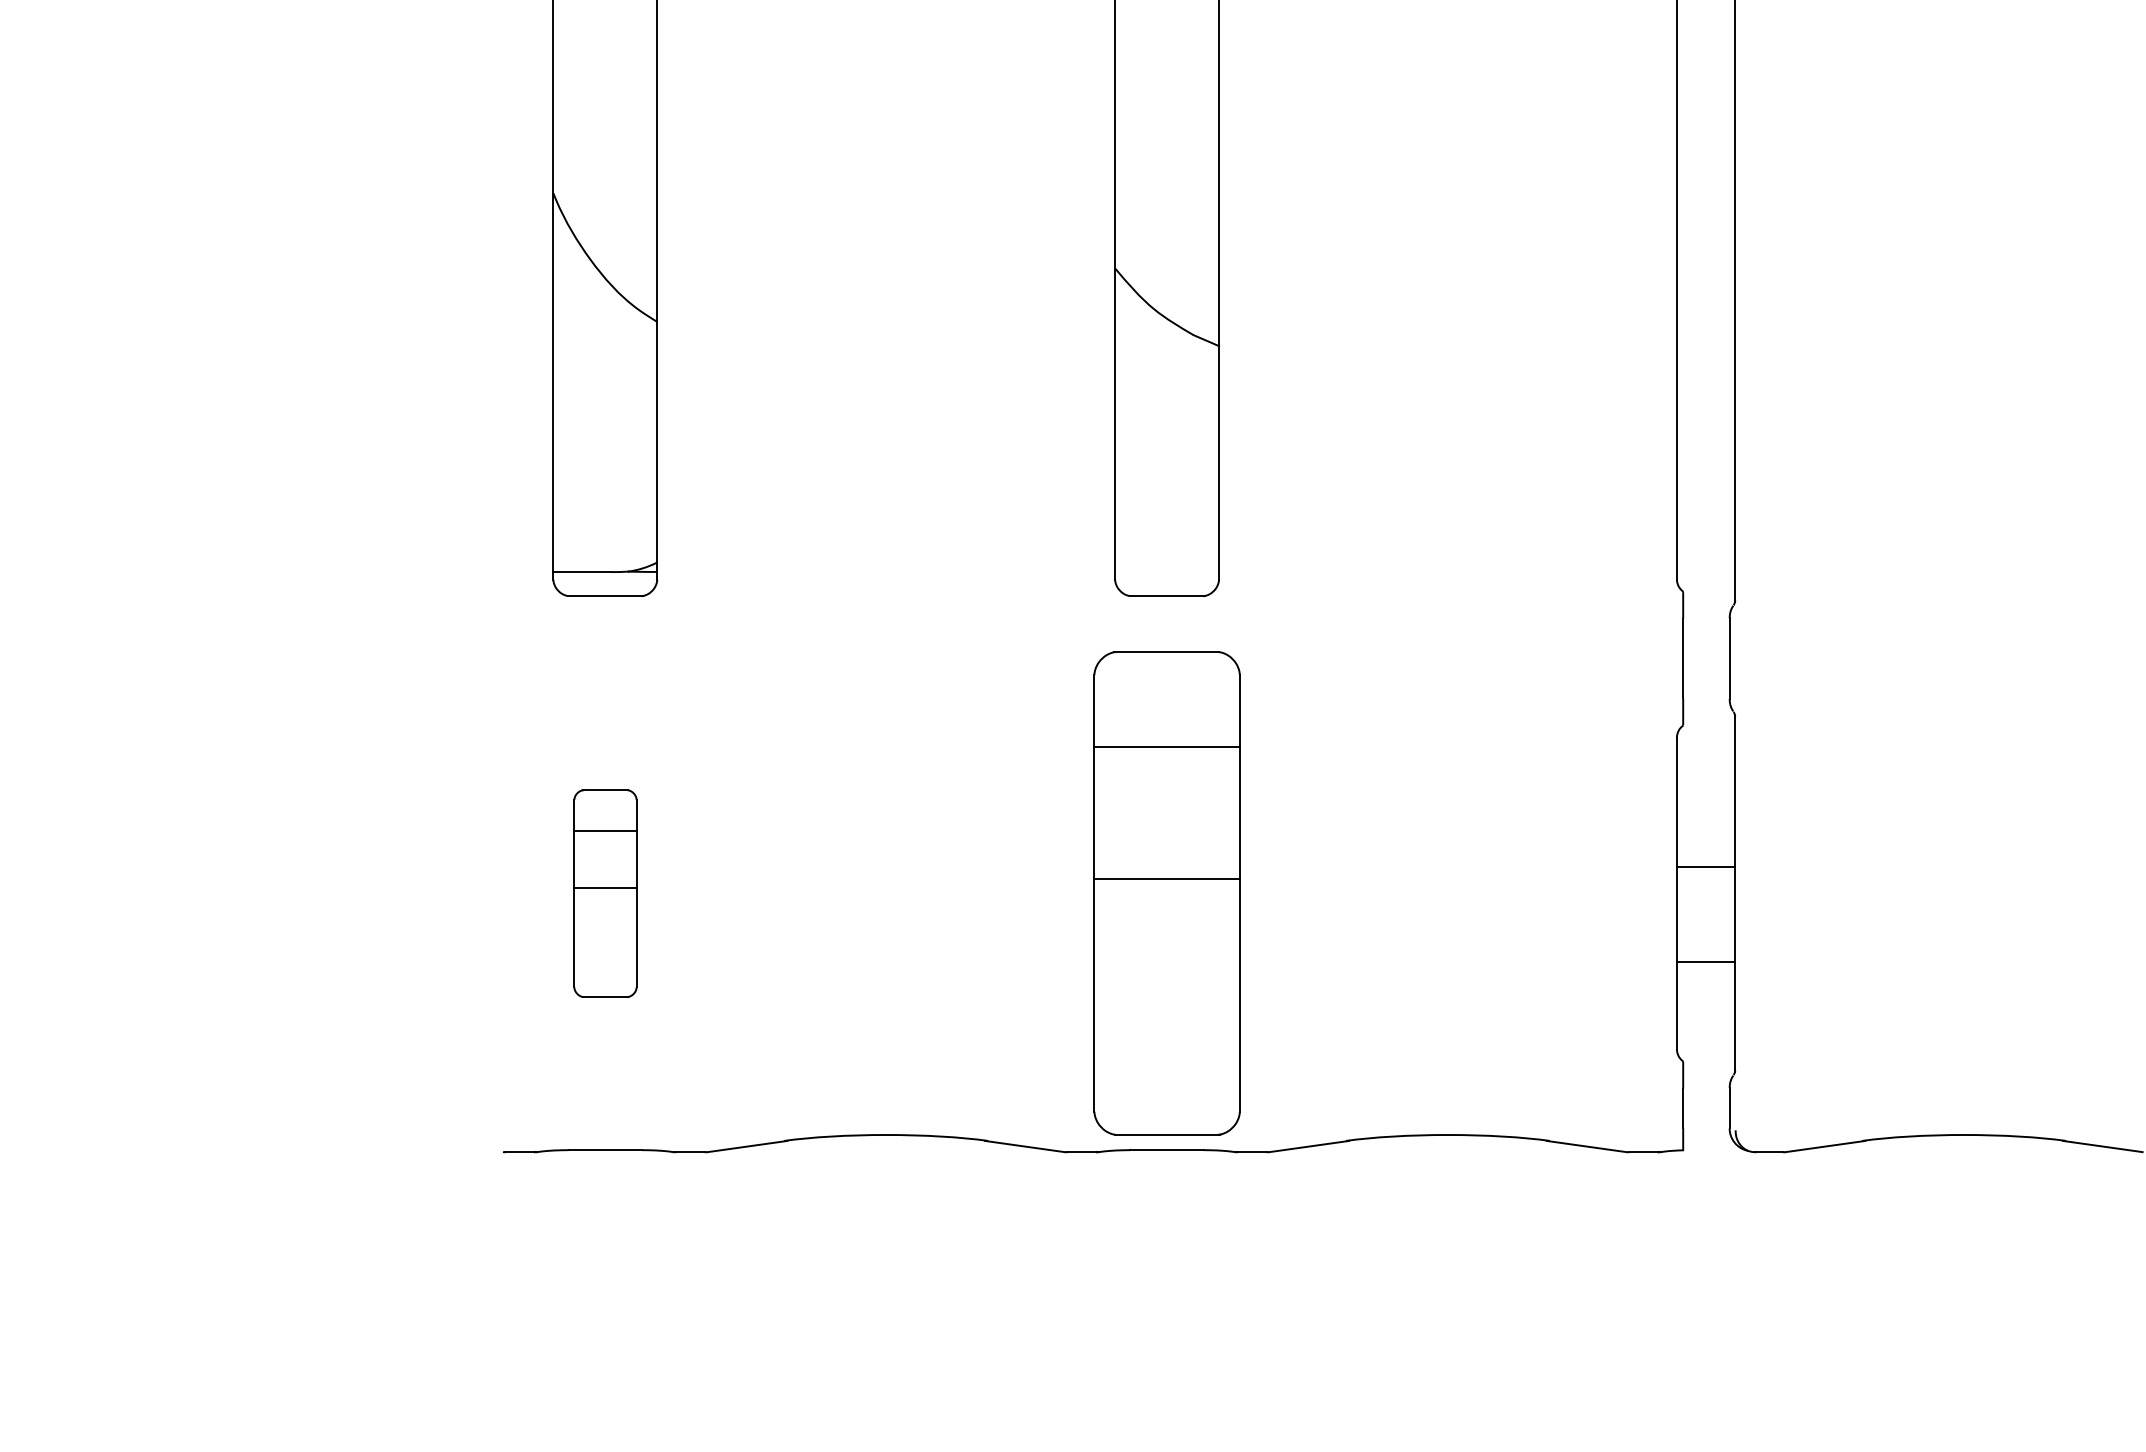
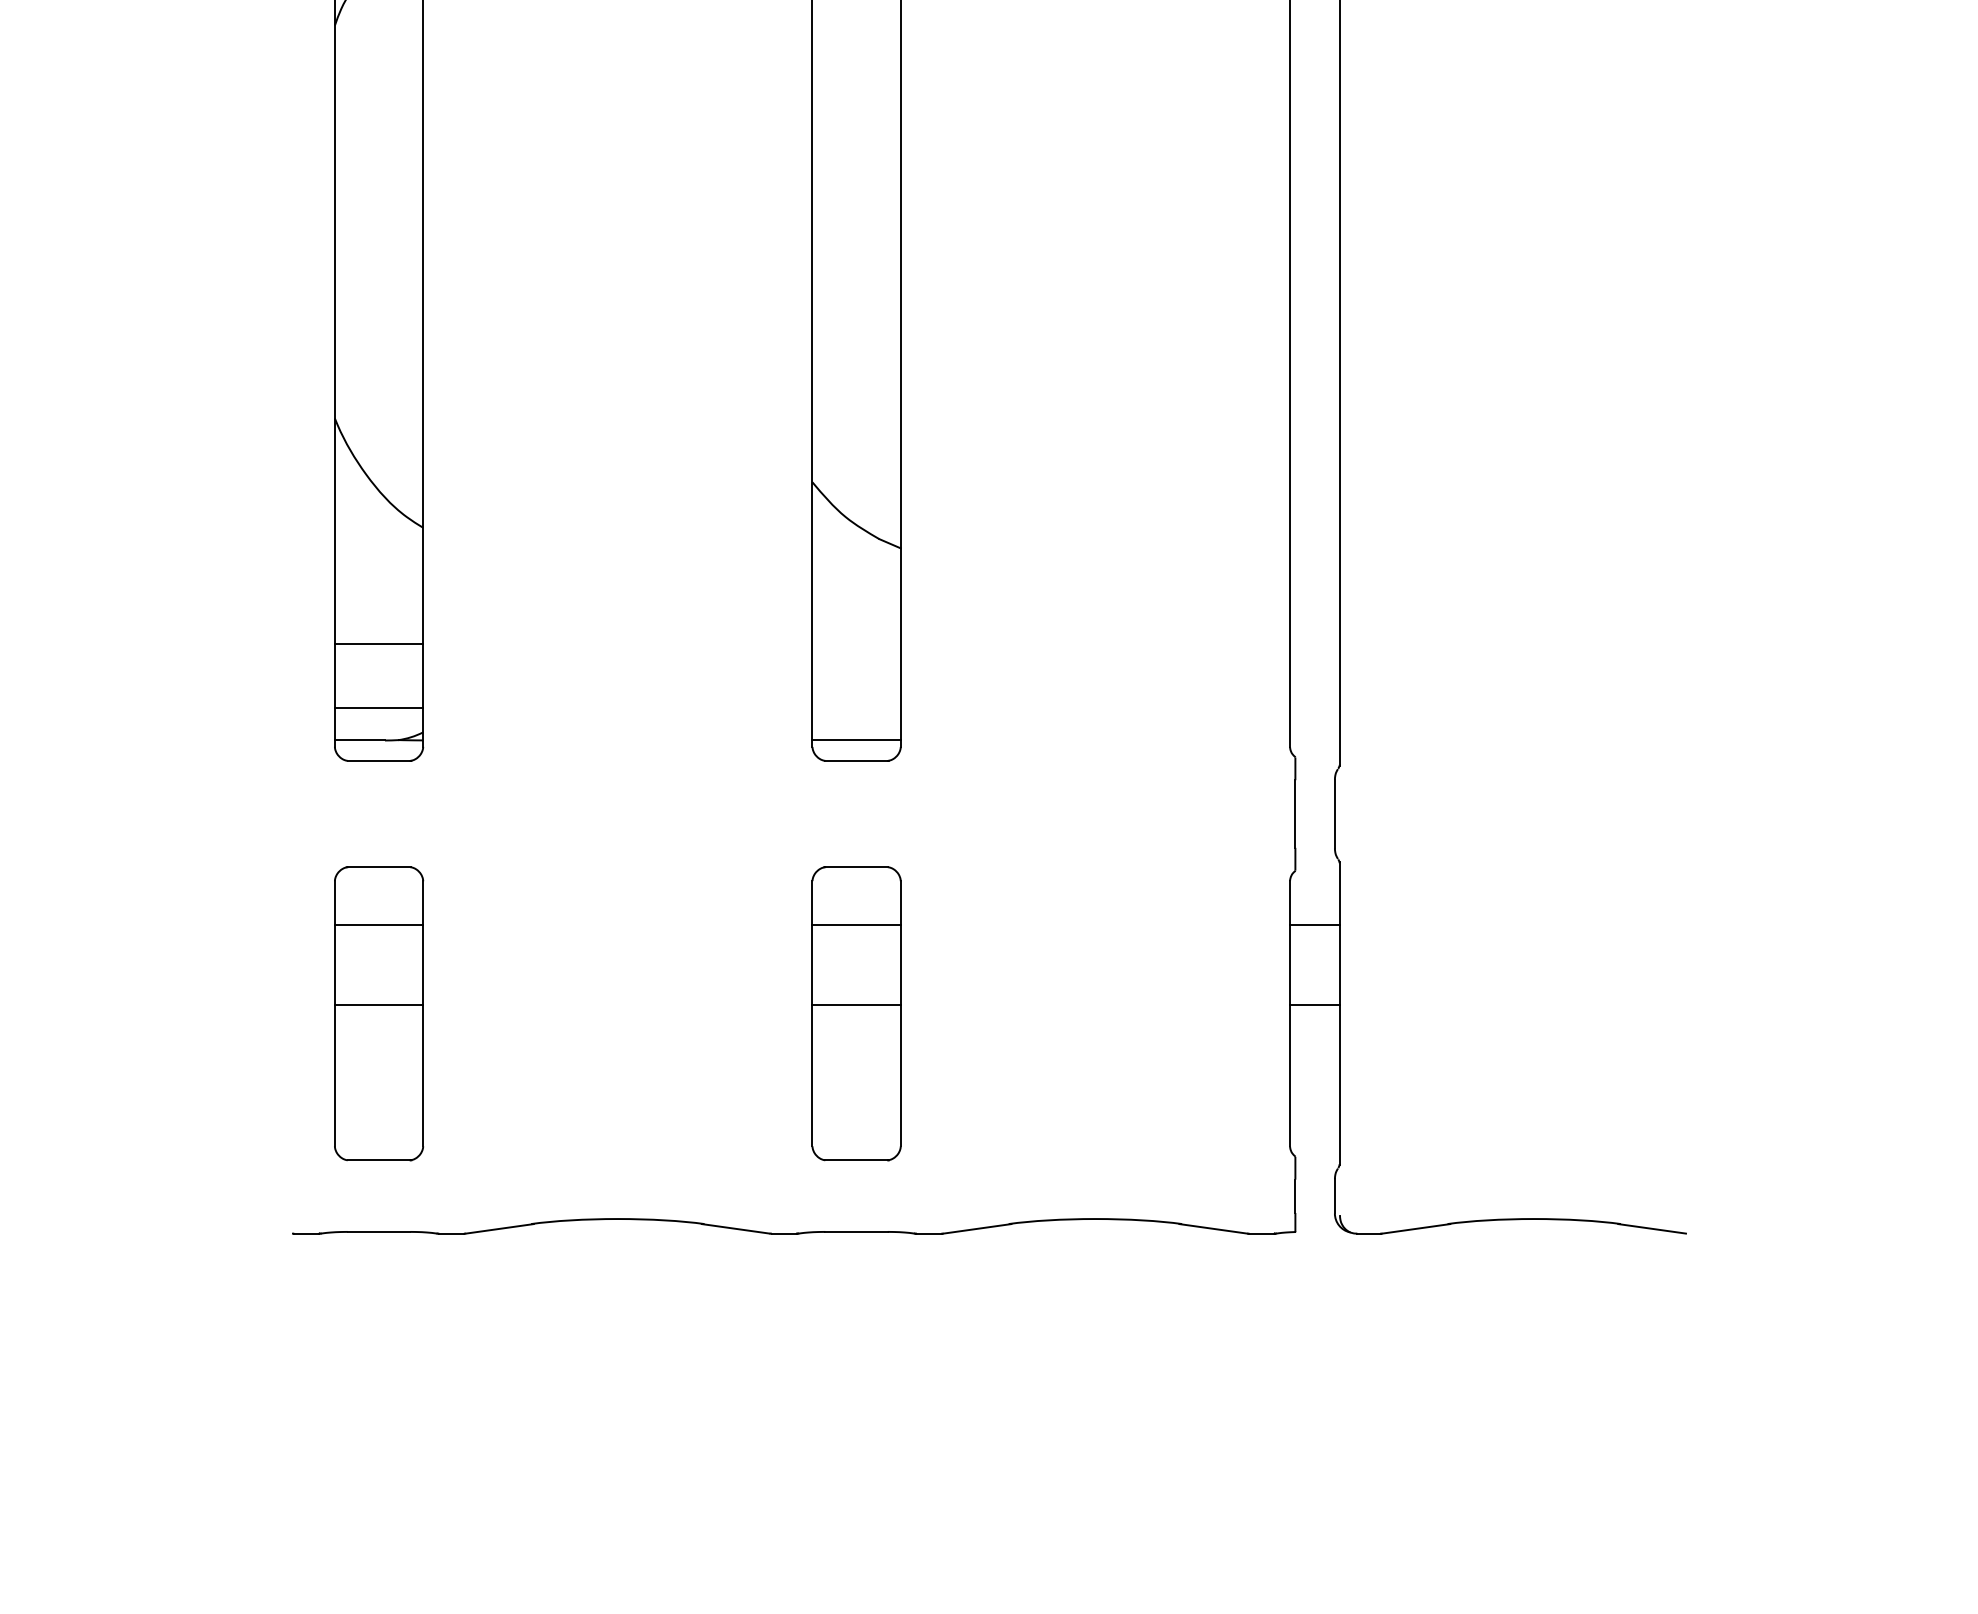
line: (604, 458) -> (378, 643), added
line: (604, 534) -> (378, 708), added
line: (1166, 572) -> (856, 740), added
line: (1705, 867) -> (1314, 925), moved
part: (605, 893) -> (379, 1013), size x1.67
part: (1166, 893) -> (856, 1013), size x0.71
line: (1705, 962) -> (1314, 1005), moved

